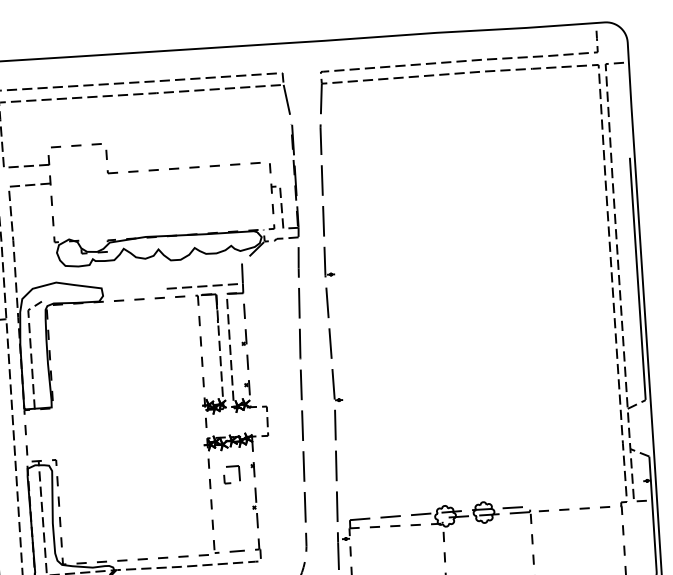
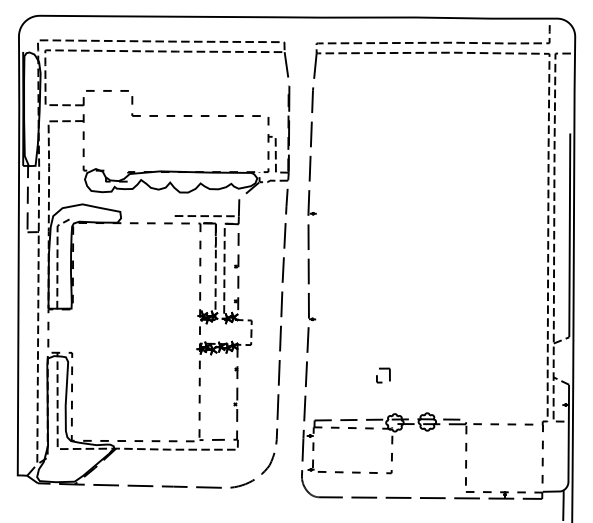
part: (231, 474) -> (383, 375), moved

